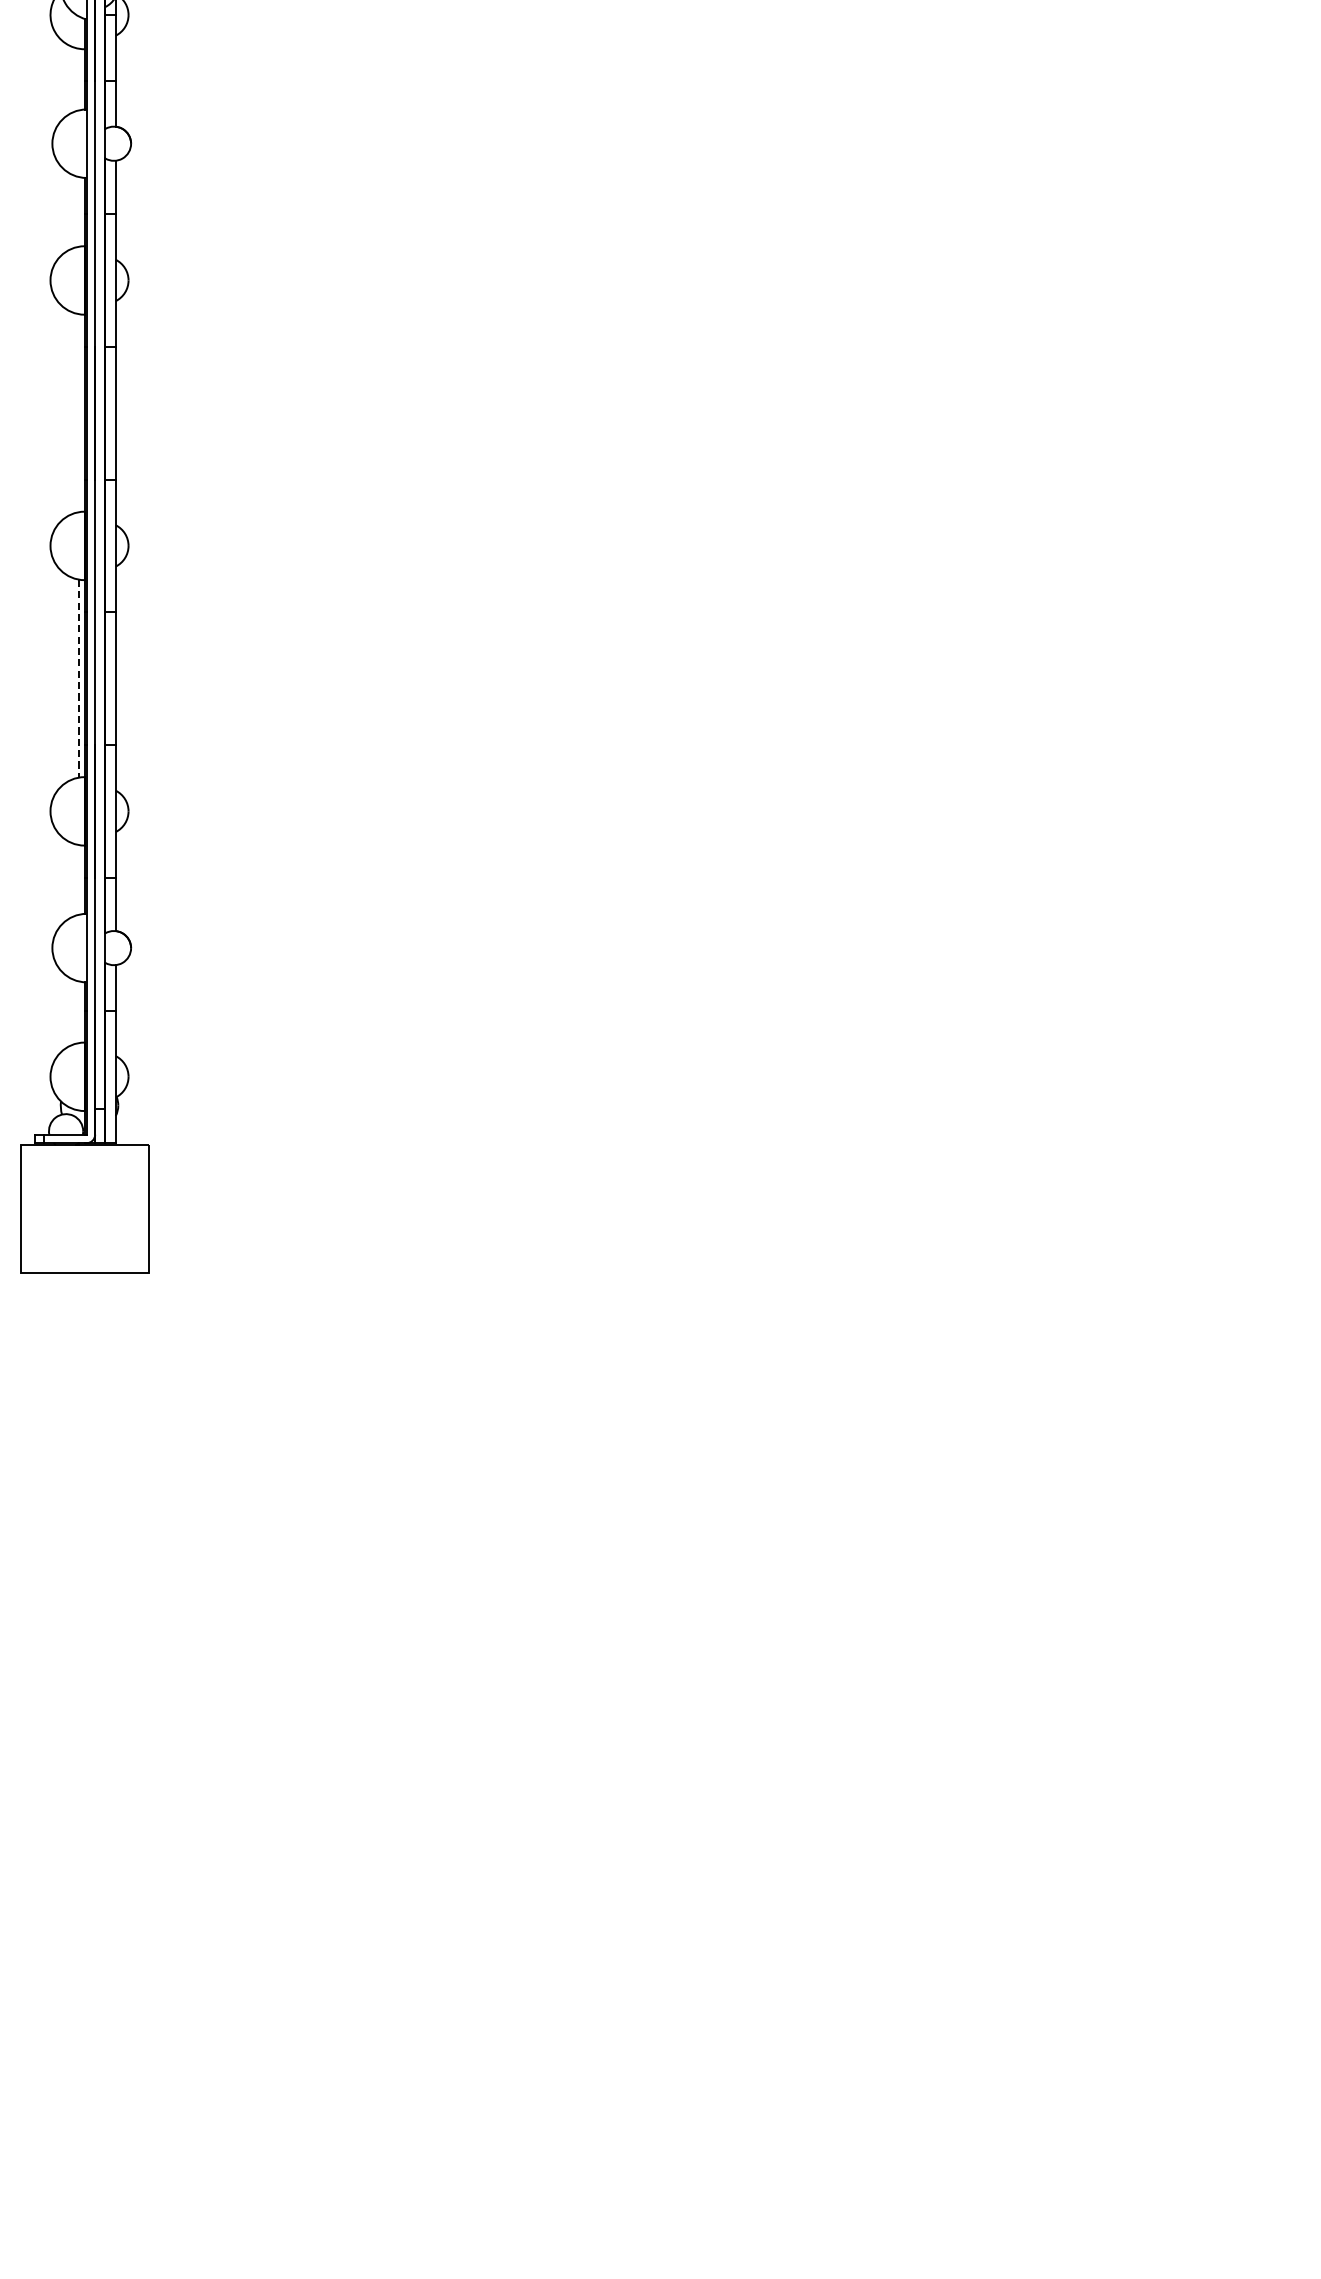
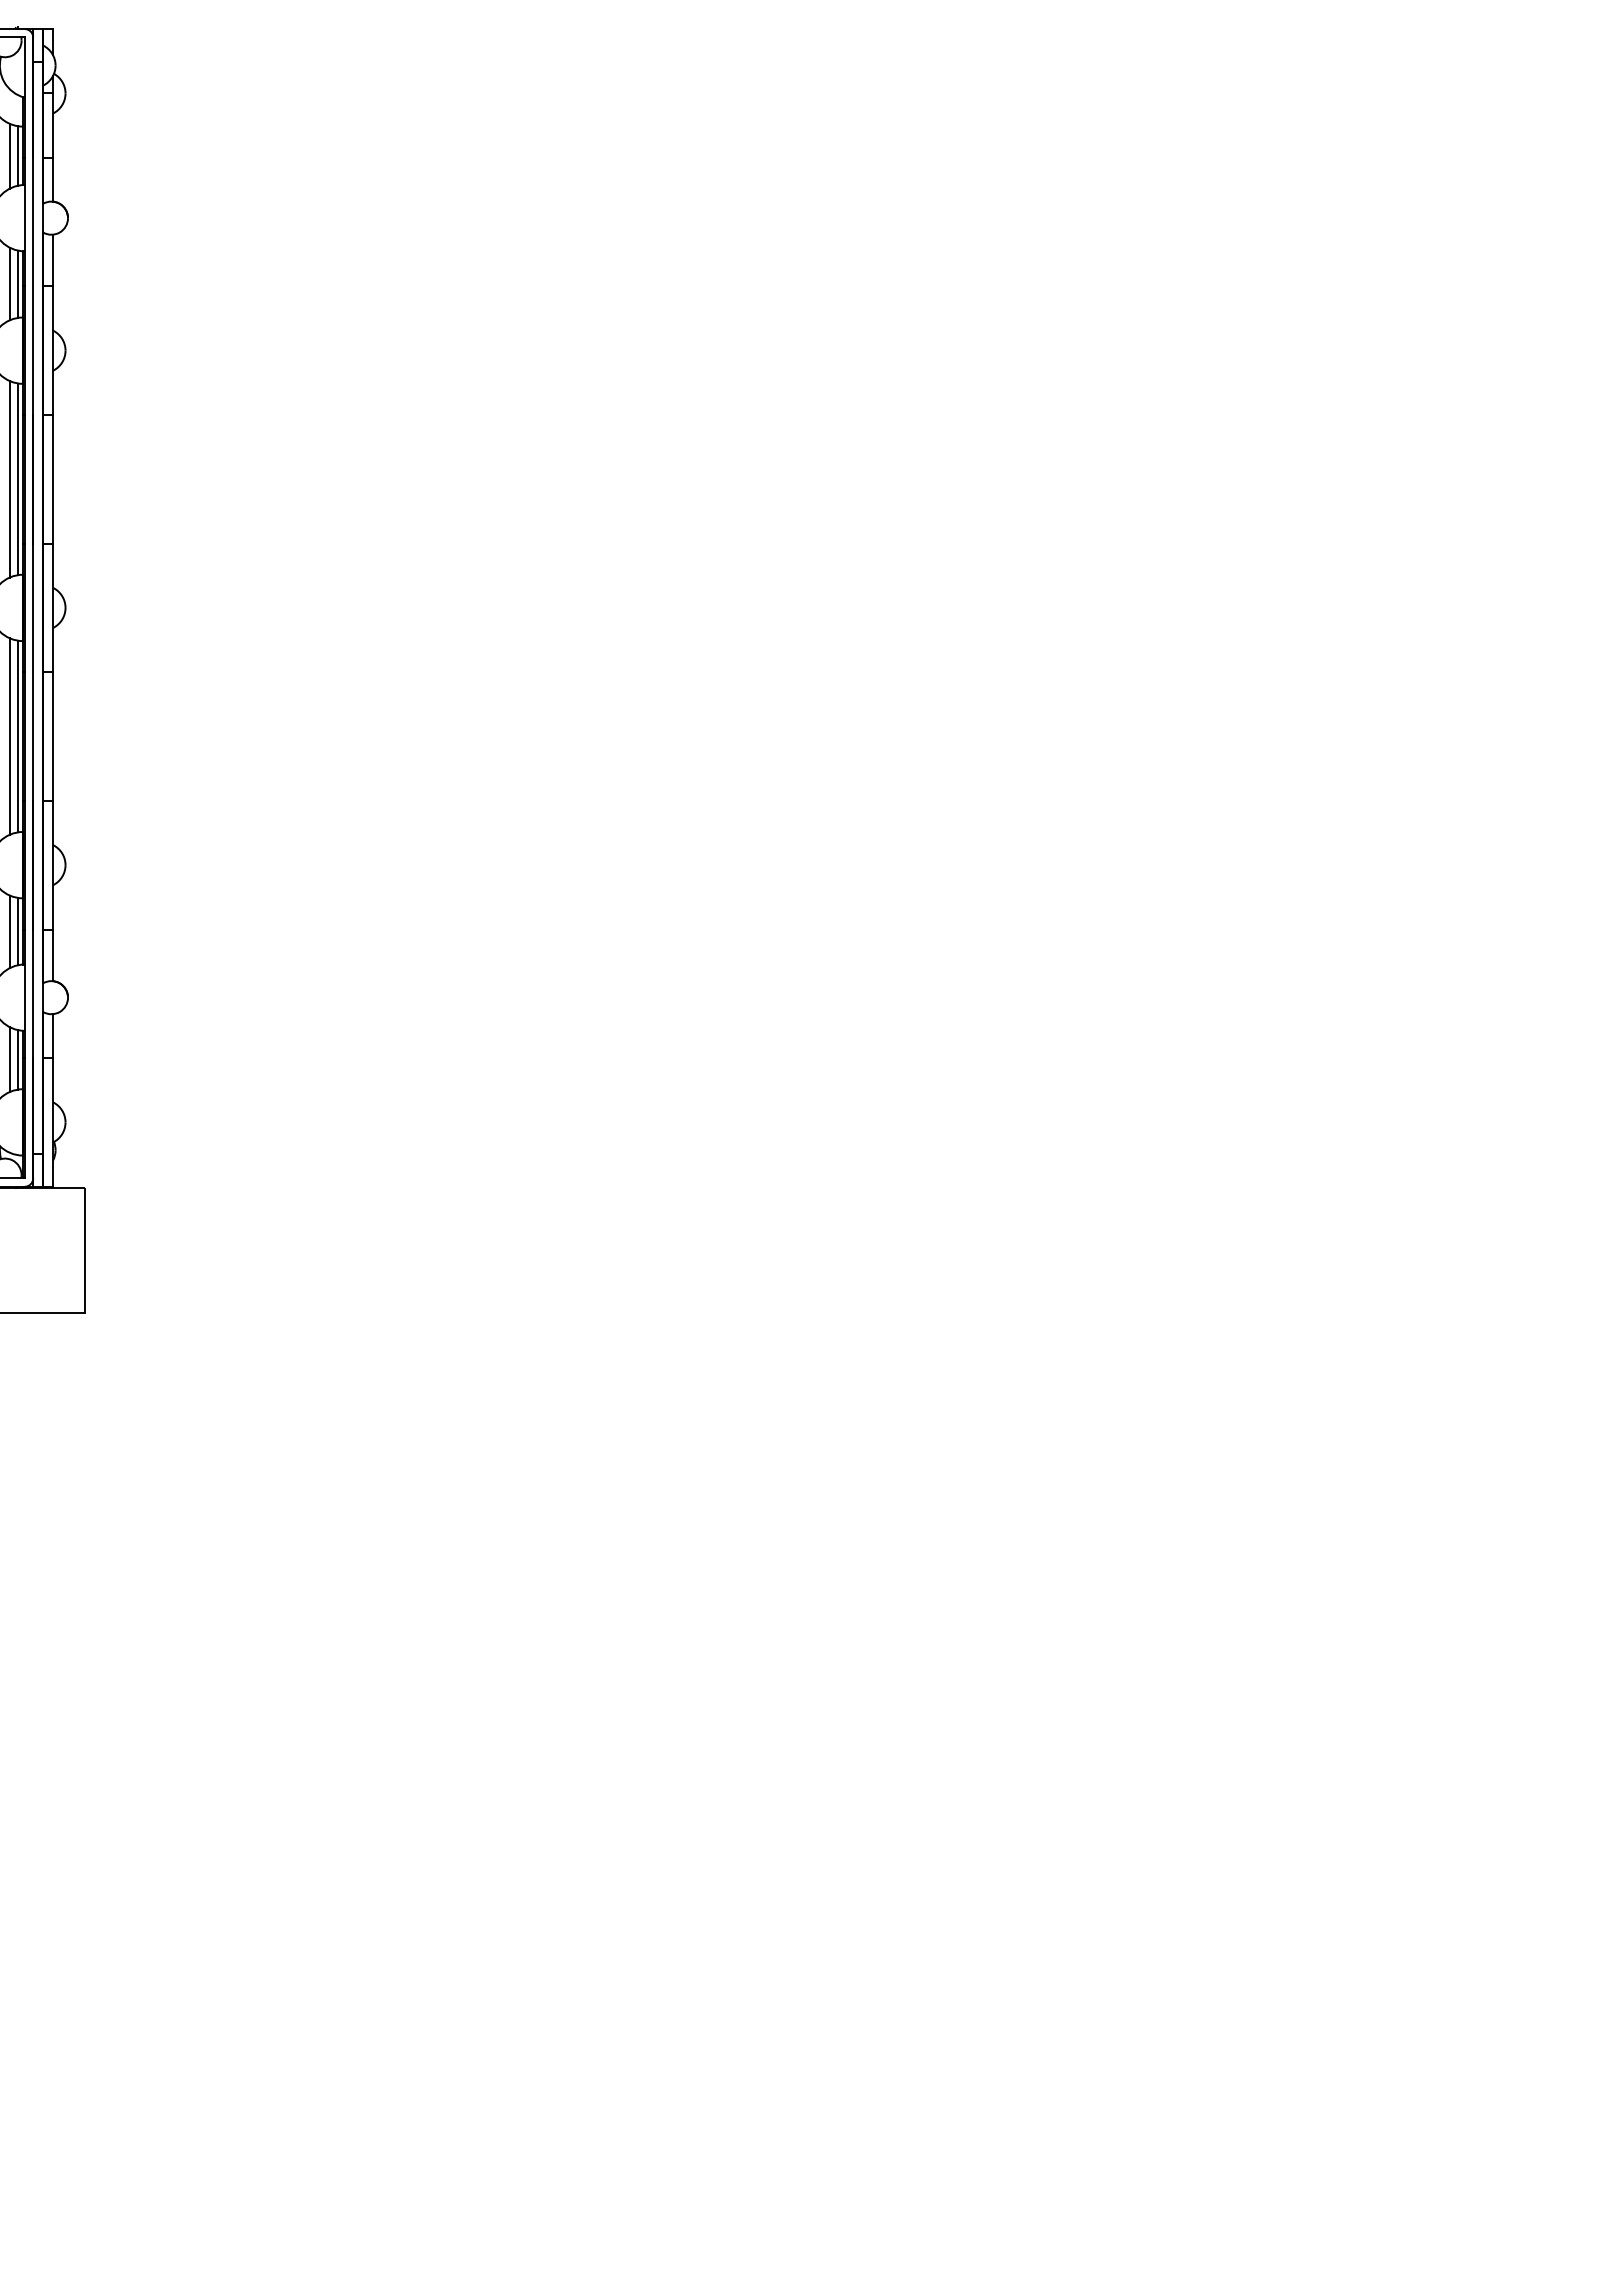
line: (70, 79) -> (9, 155), added
line: (78, 79) -> (17, 155), added
line: (70, 211) -> (9, 283), added
line: (78, 211) -> (17, 283), added
line: (70, 413) -> (9, 479), added
line: (78, 413) -> (17, 479), added
line: (70, 678) -> (9, 736), added
line: (78, 678) -> (17, 736), dashed -> solid
line: (70, 879) -> (9, 931), added
line: (78, 879) -> (17, 931), added
line: (70, 1011) -> (9, 1059), added
line: (78, 1011) -> (17, 1059), added

